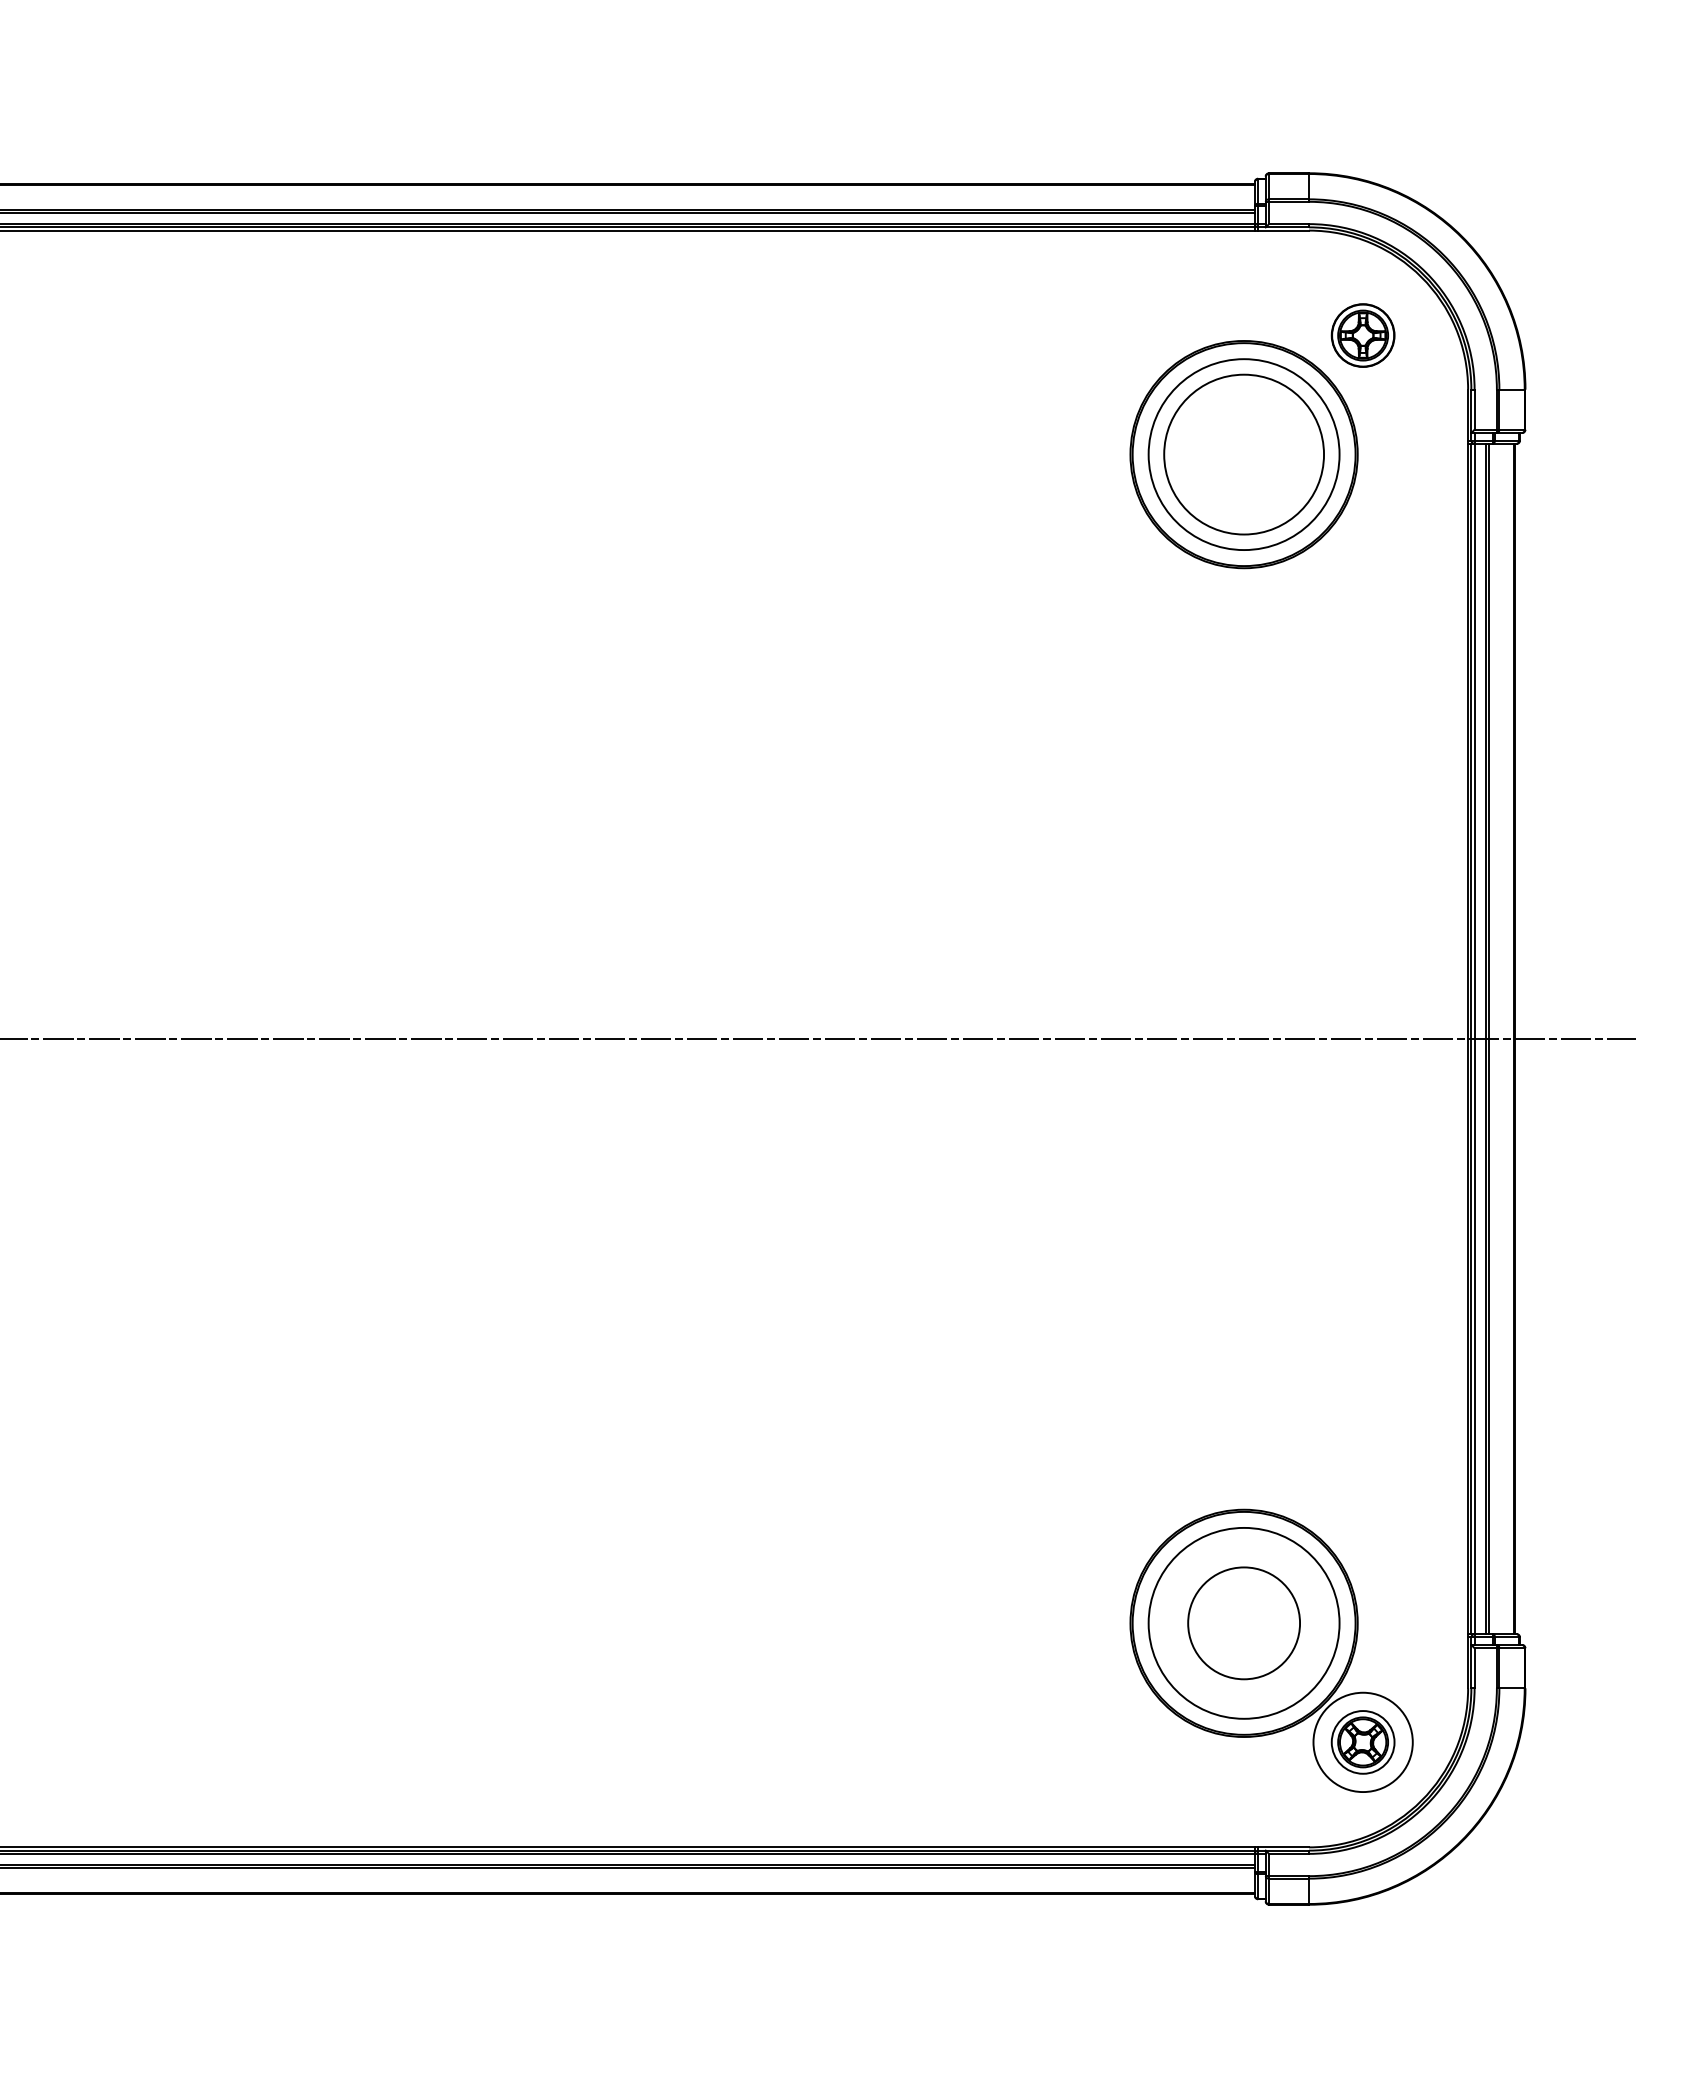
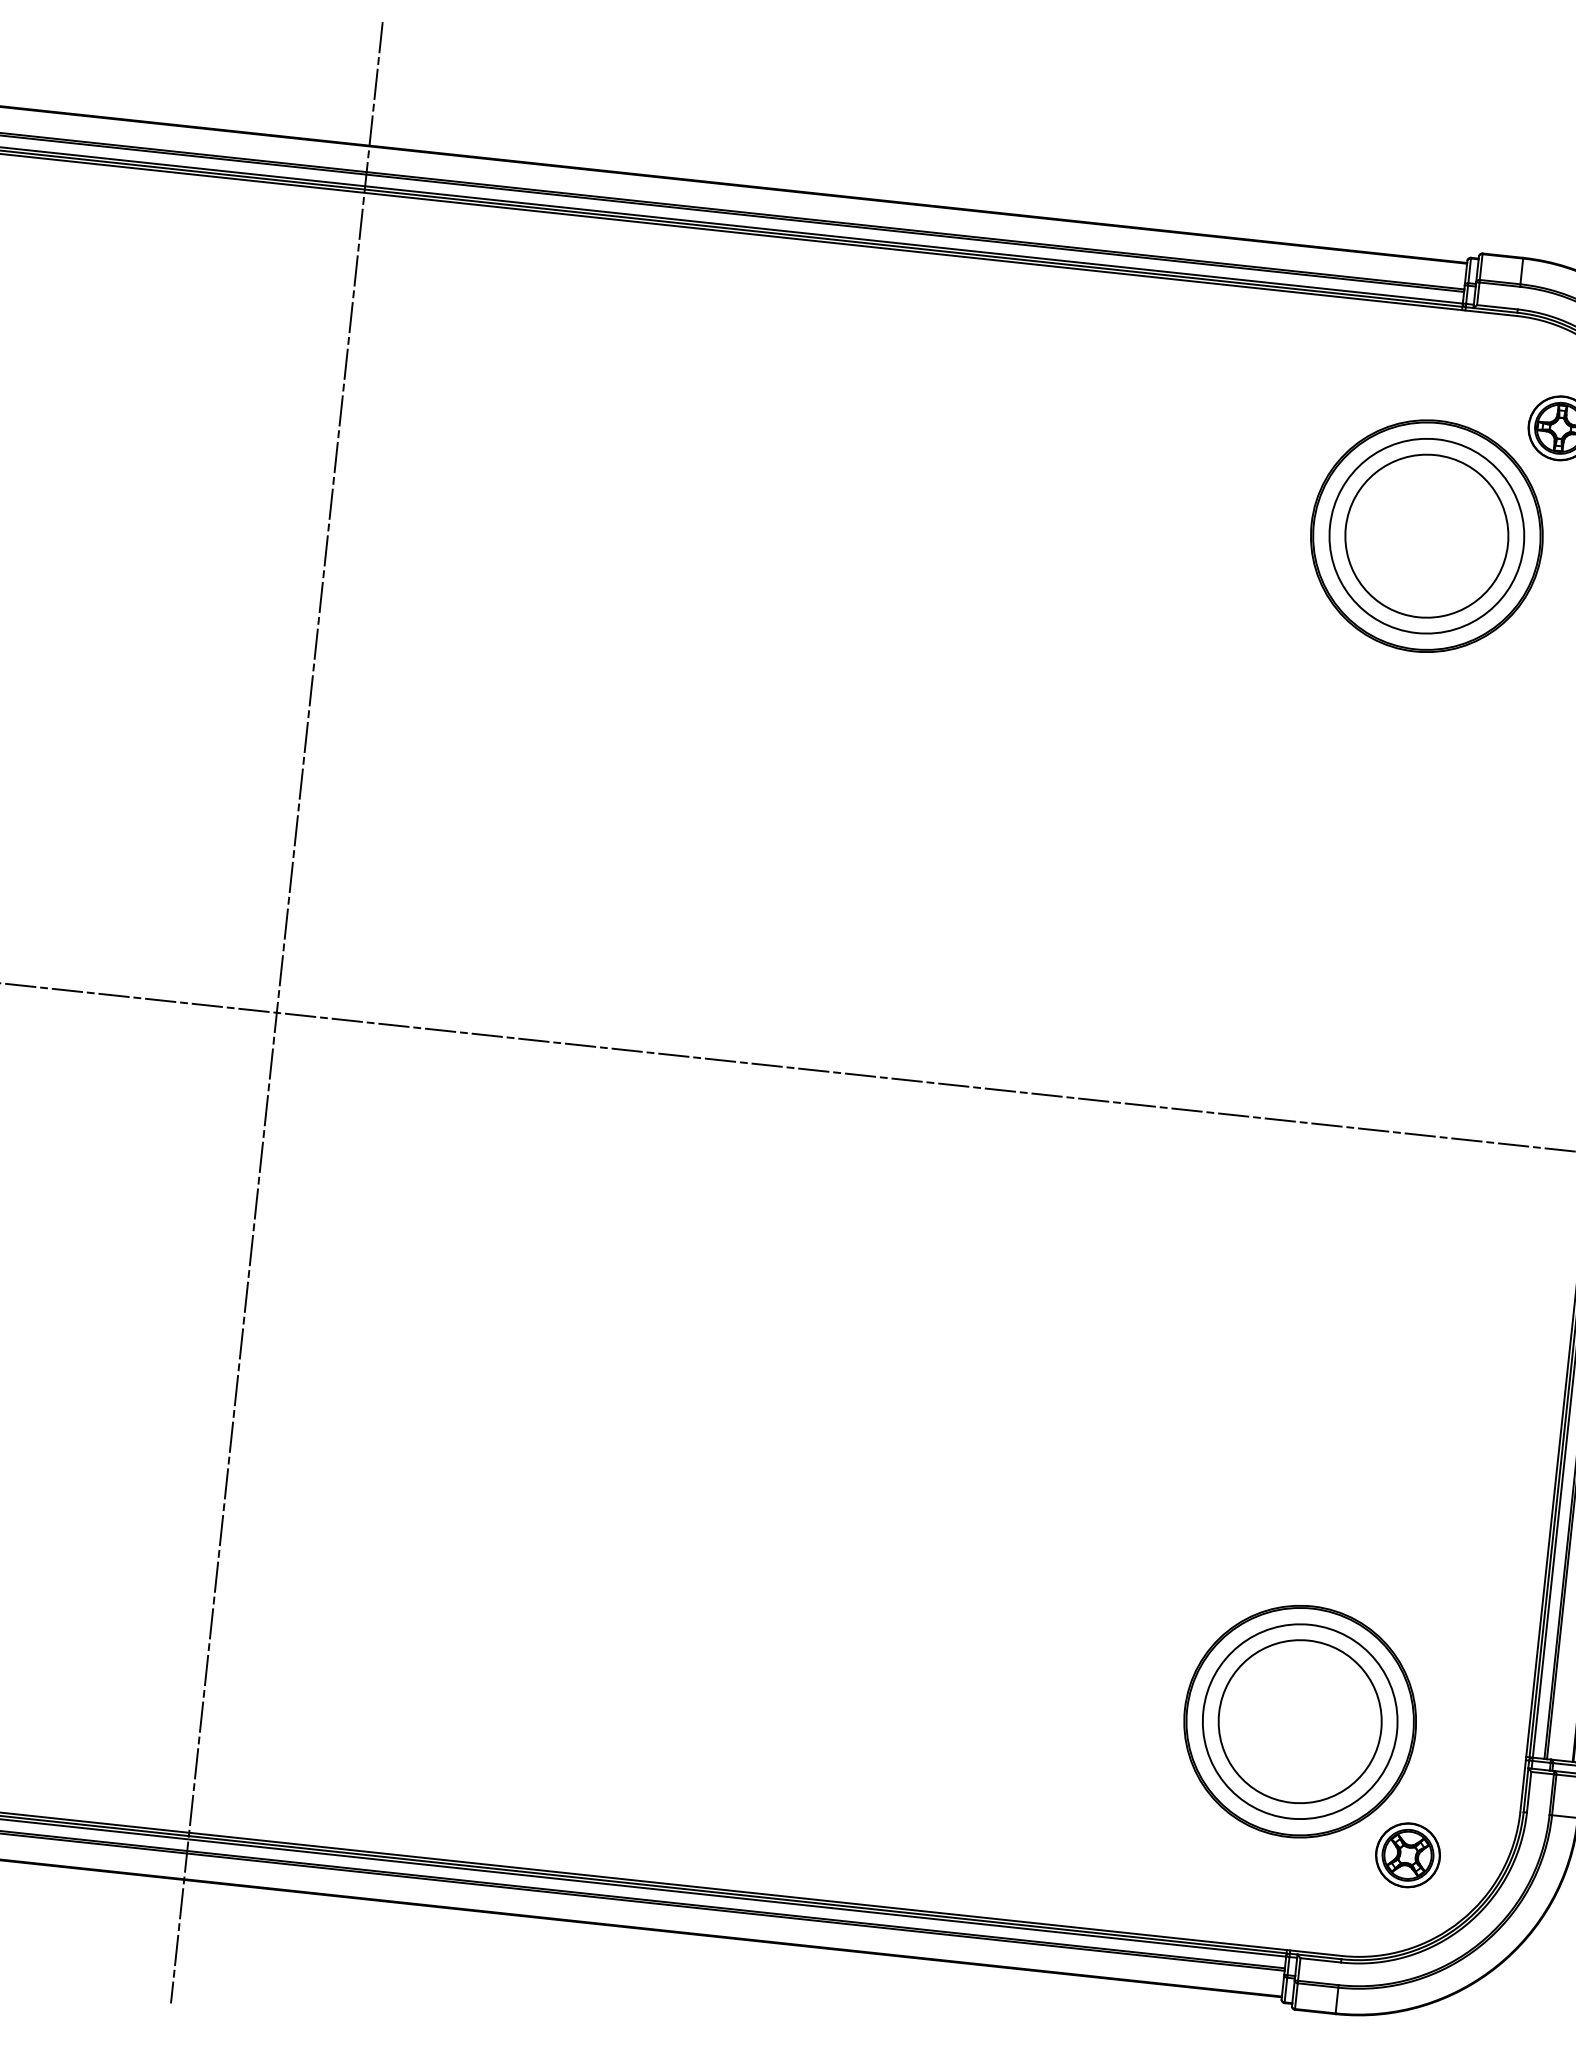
line: (172, 1038) -> (276, 1012), added
circle: (1244, 1623) -> (1300, 1721), size x1.43
circle: (1363, 1742) -> (1408, 1855), size x0.62

